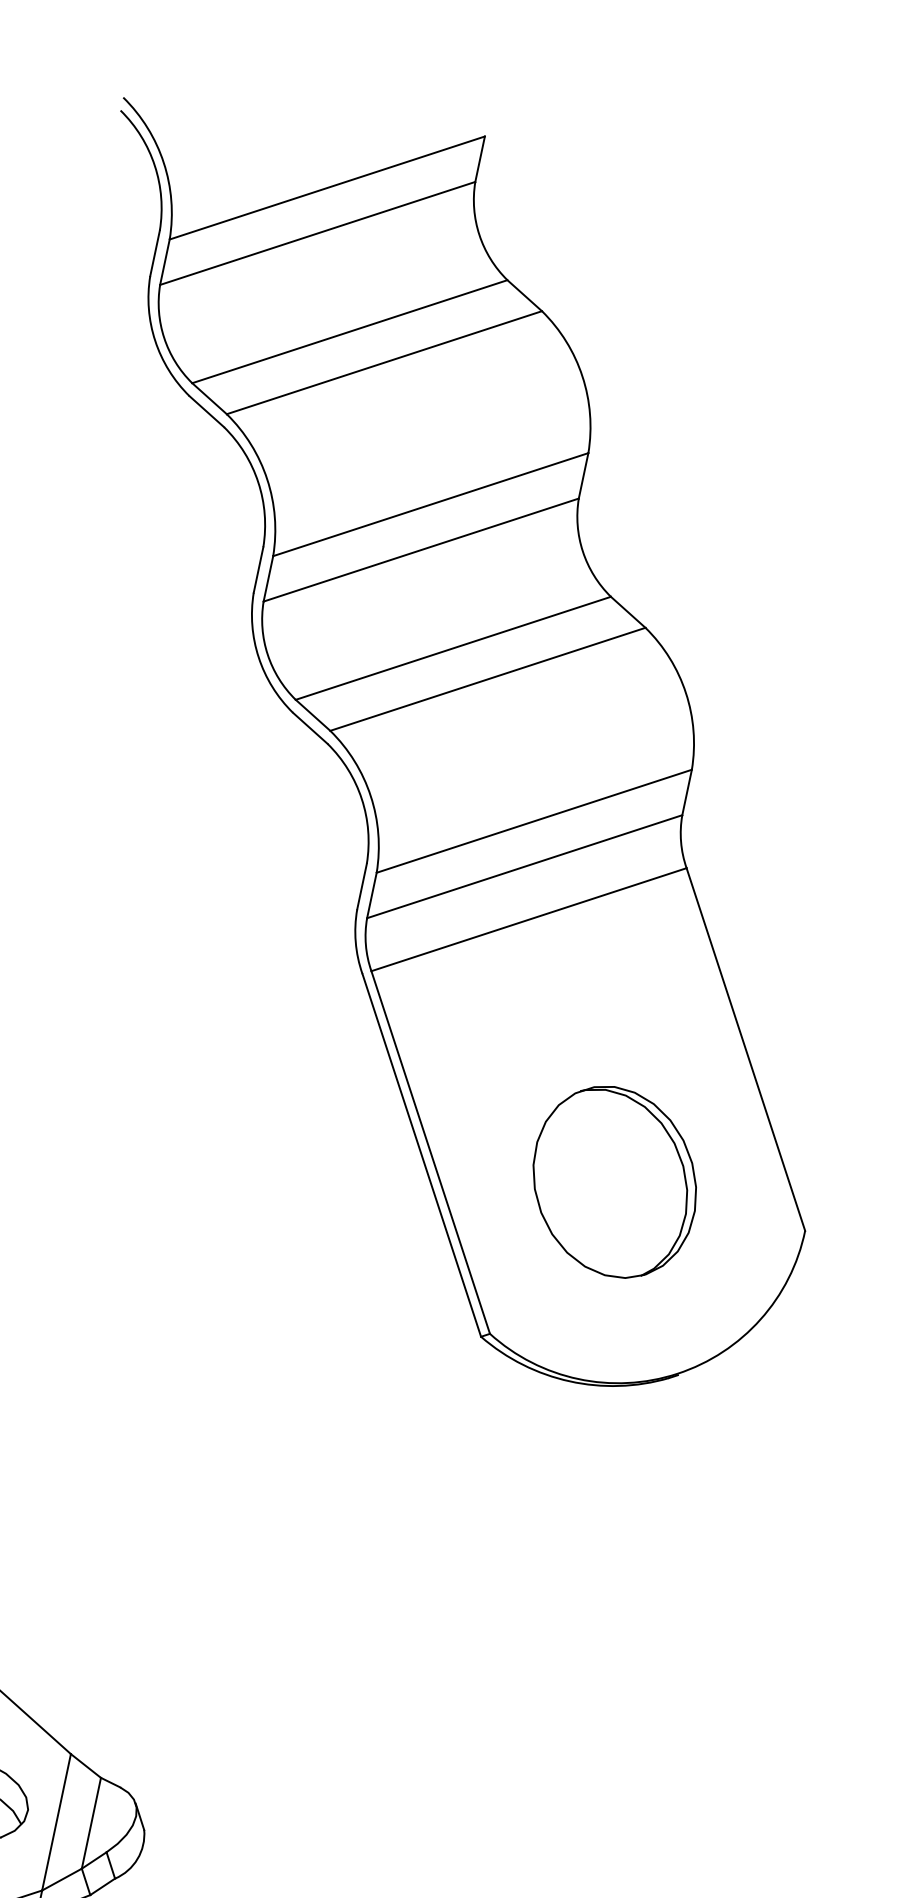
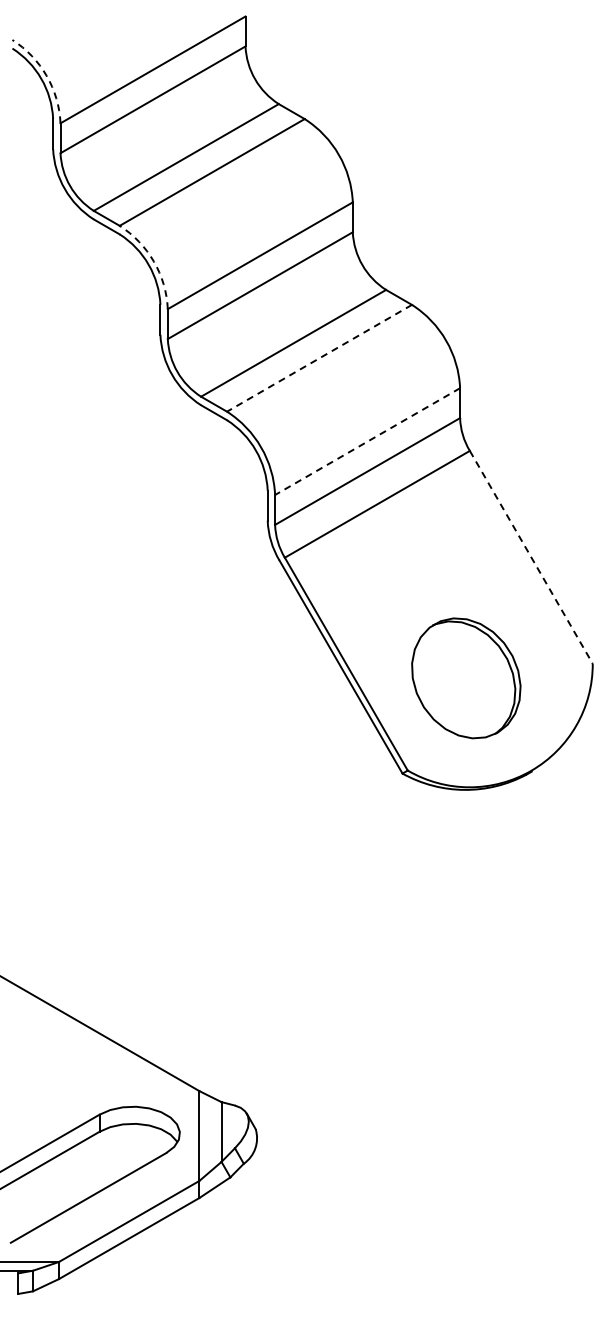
arc: (163, 162) -> (46, 75), solid -> dashed
arc: (266, 479) -> (153, 261), solid -> dashed
line: (487, 679) -> (319, 358), solid -> dashed
line: (534, 821) -> (367, 441), solid -> dashed
line: (746, 1049) -> (531, 557), solid -> dashed
part: (615, 1182) -> (466, 678), moved

